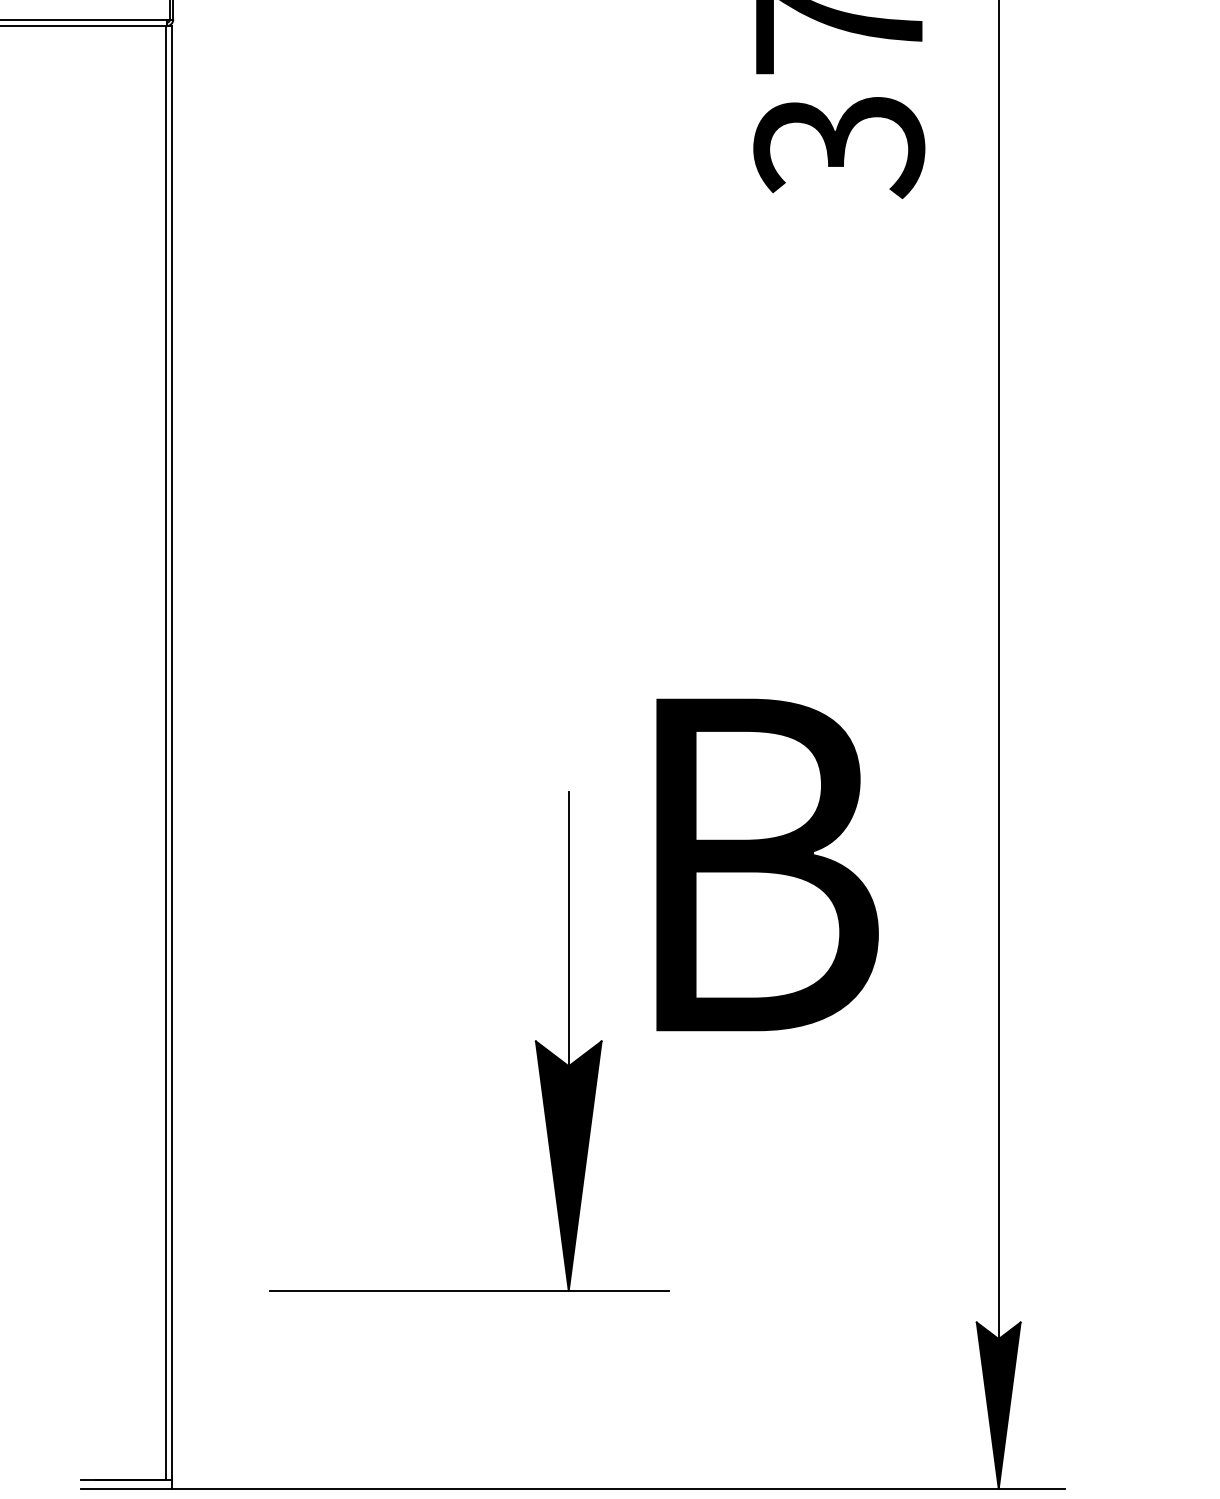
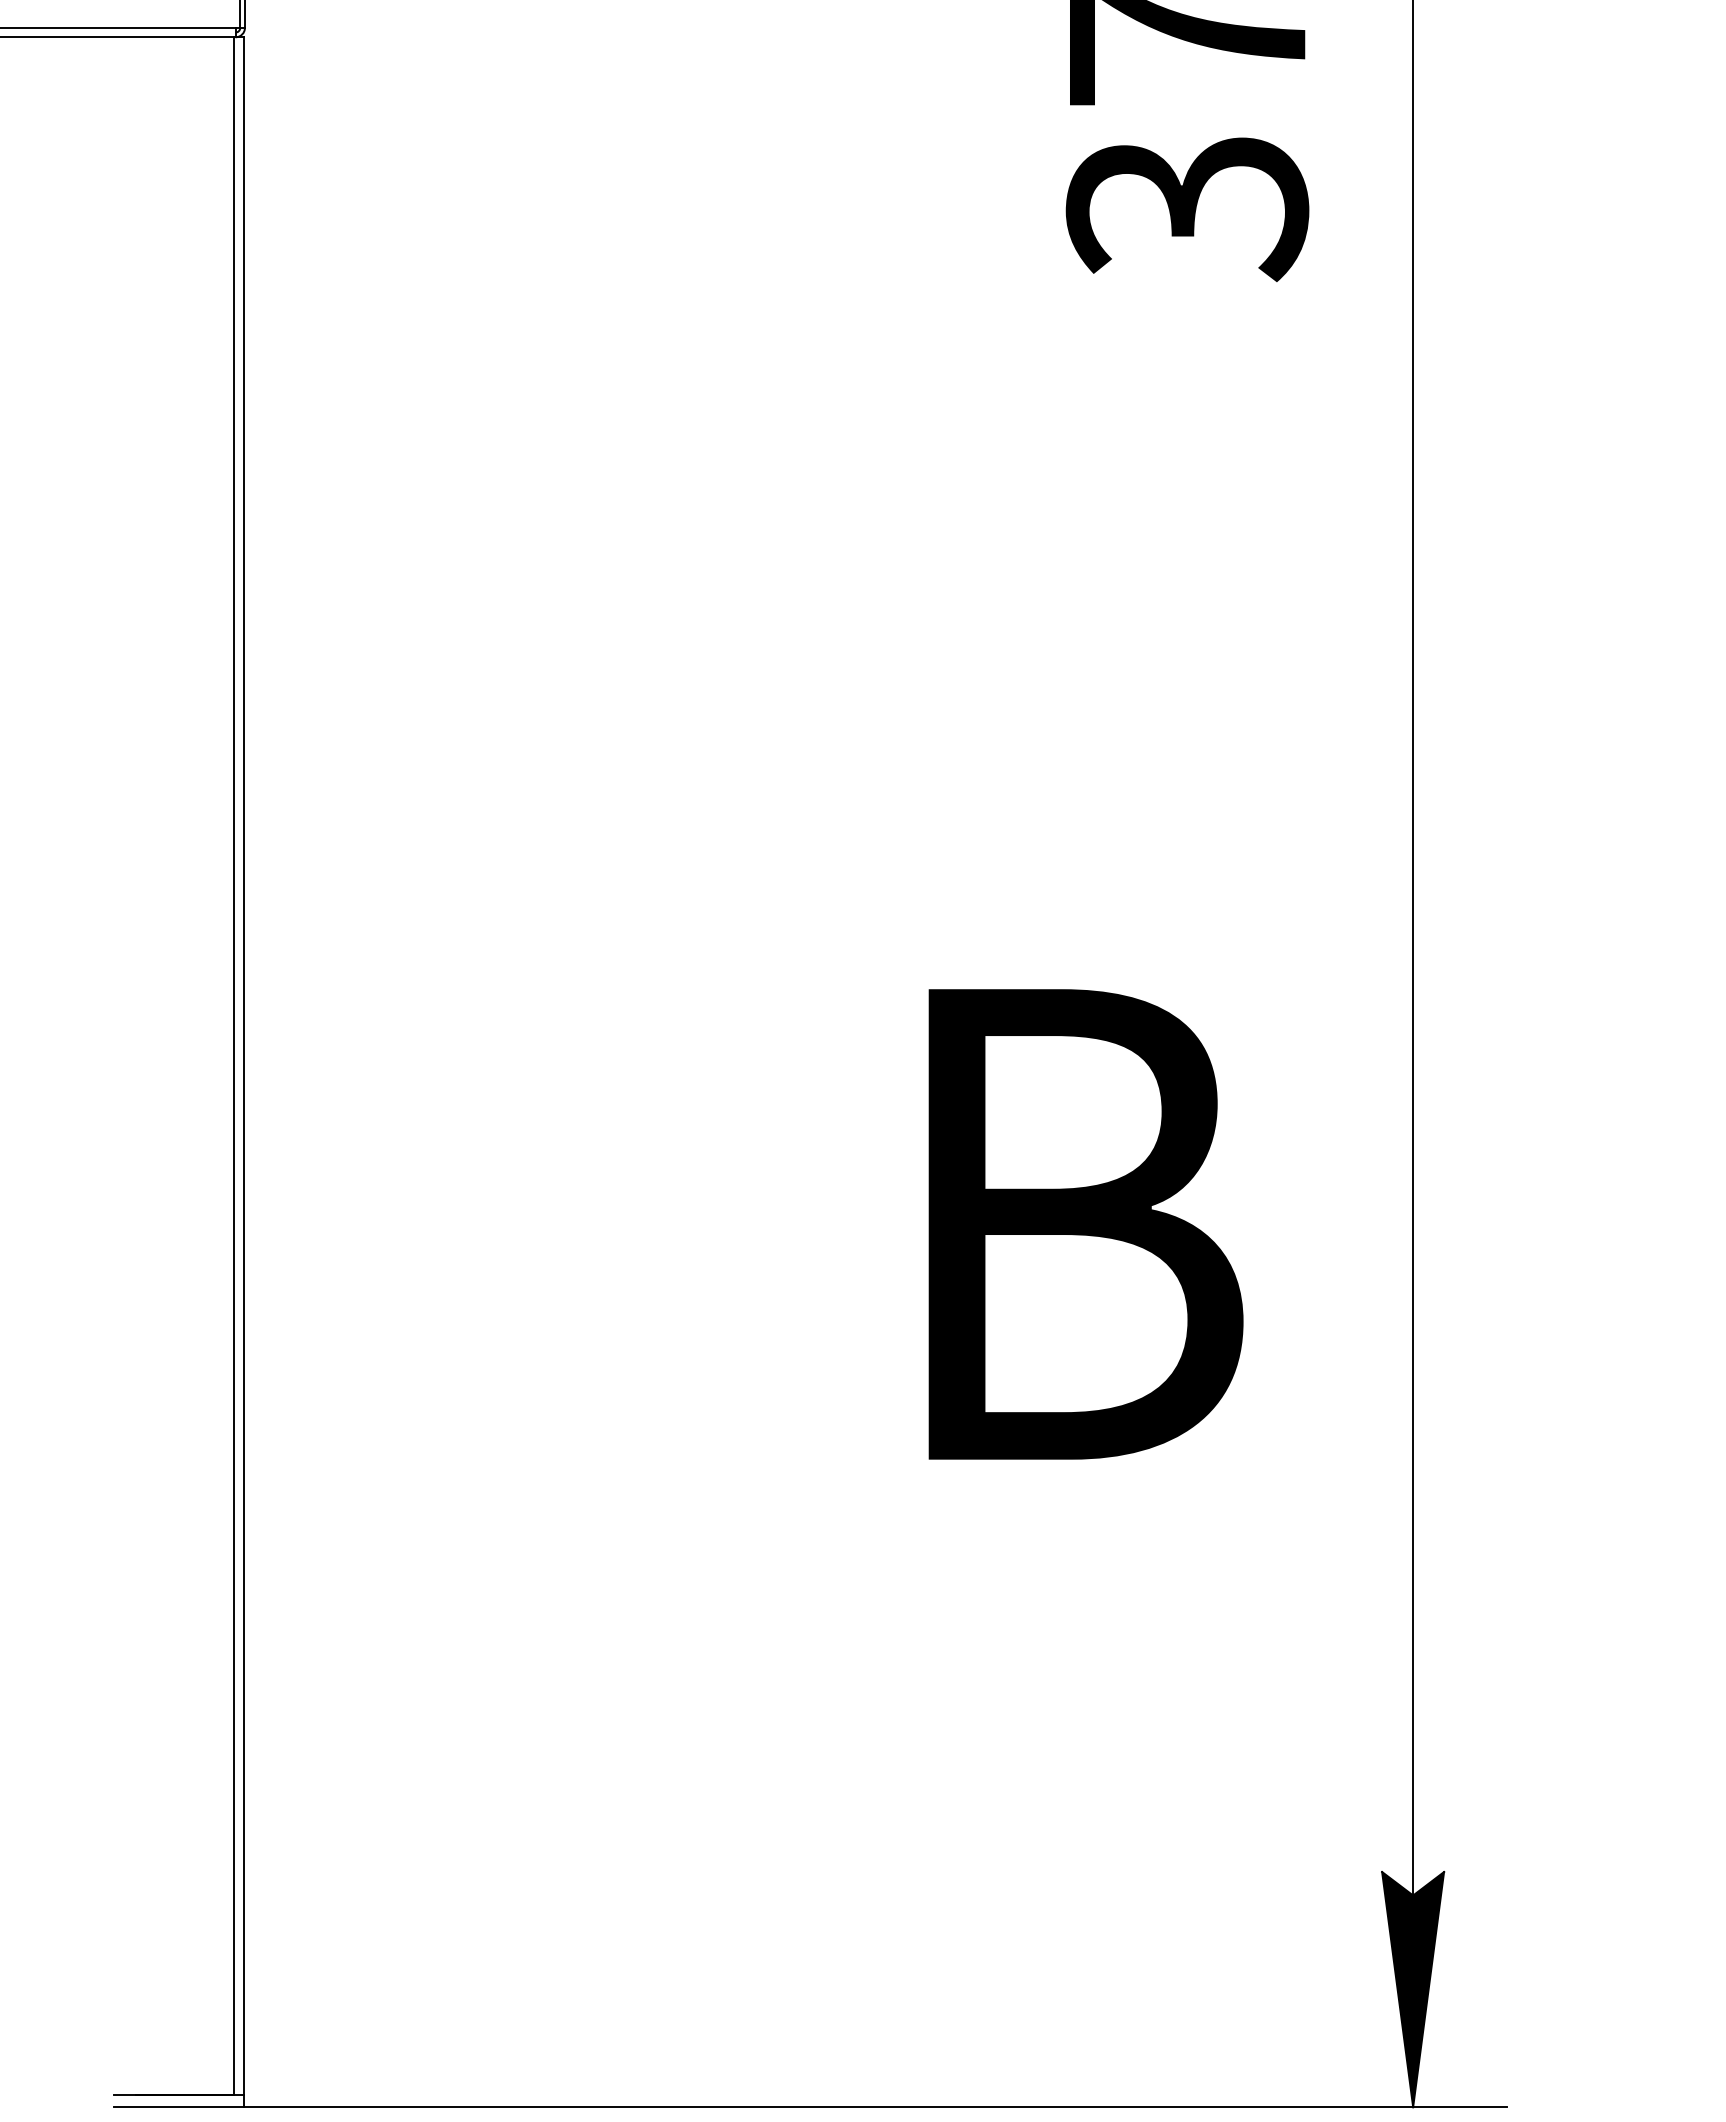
part: (535, 1040) -> (757, 1473), removed

